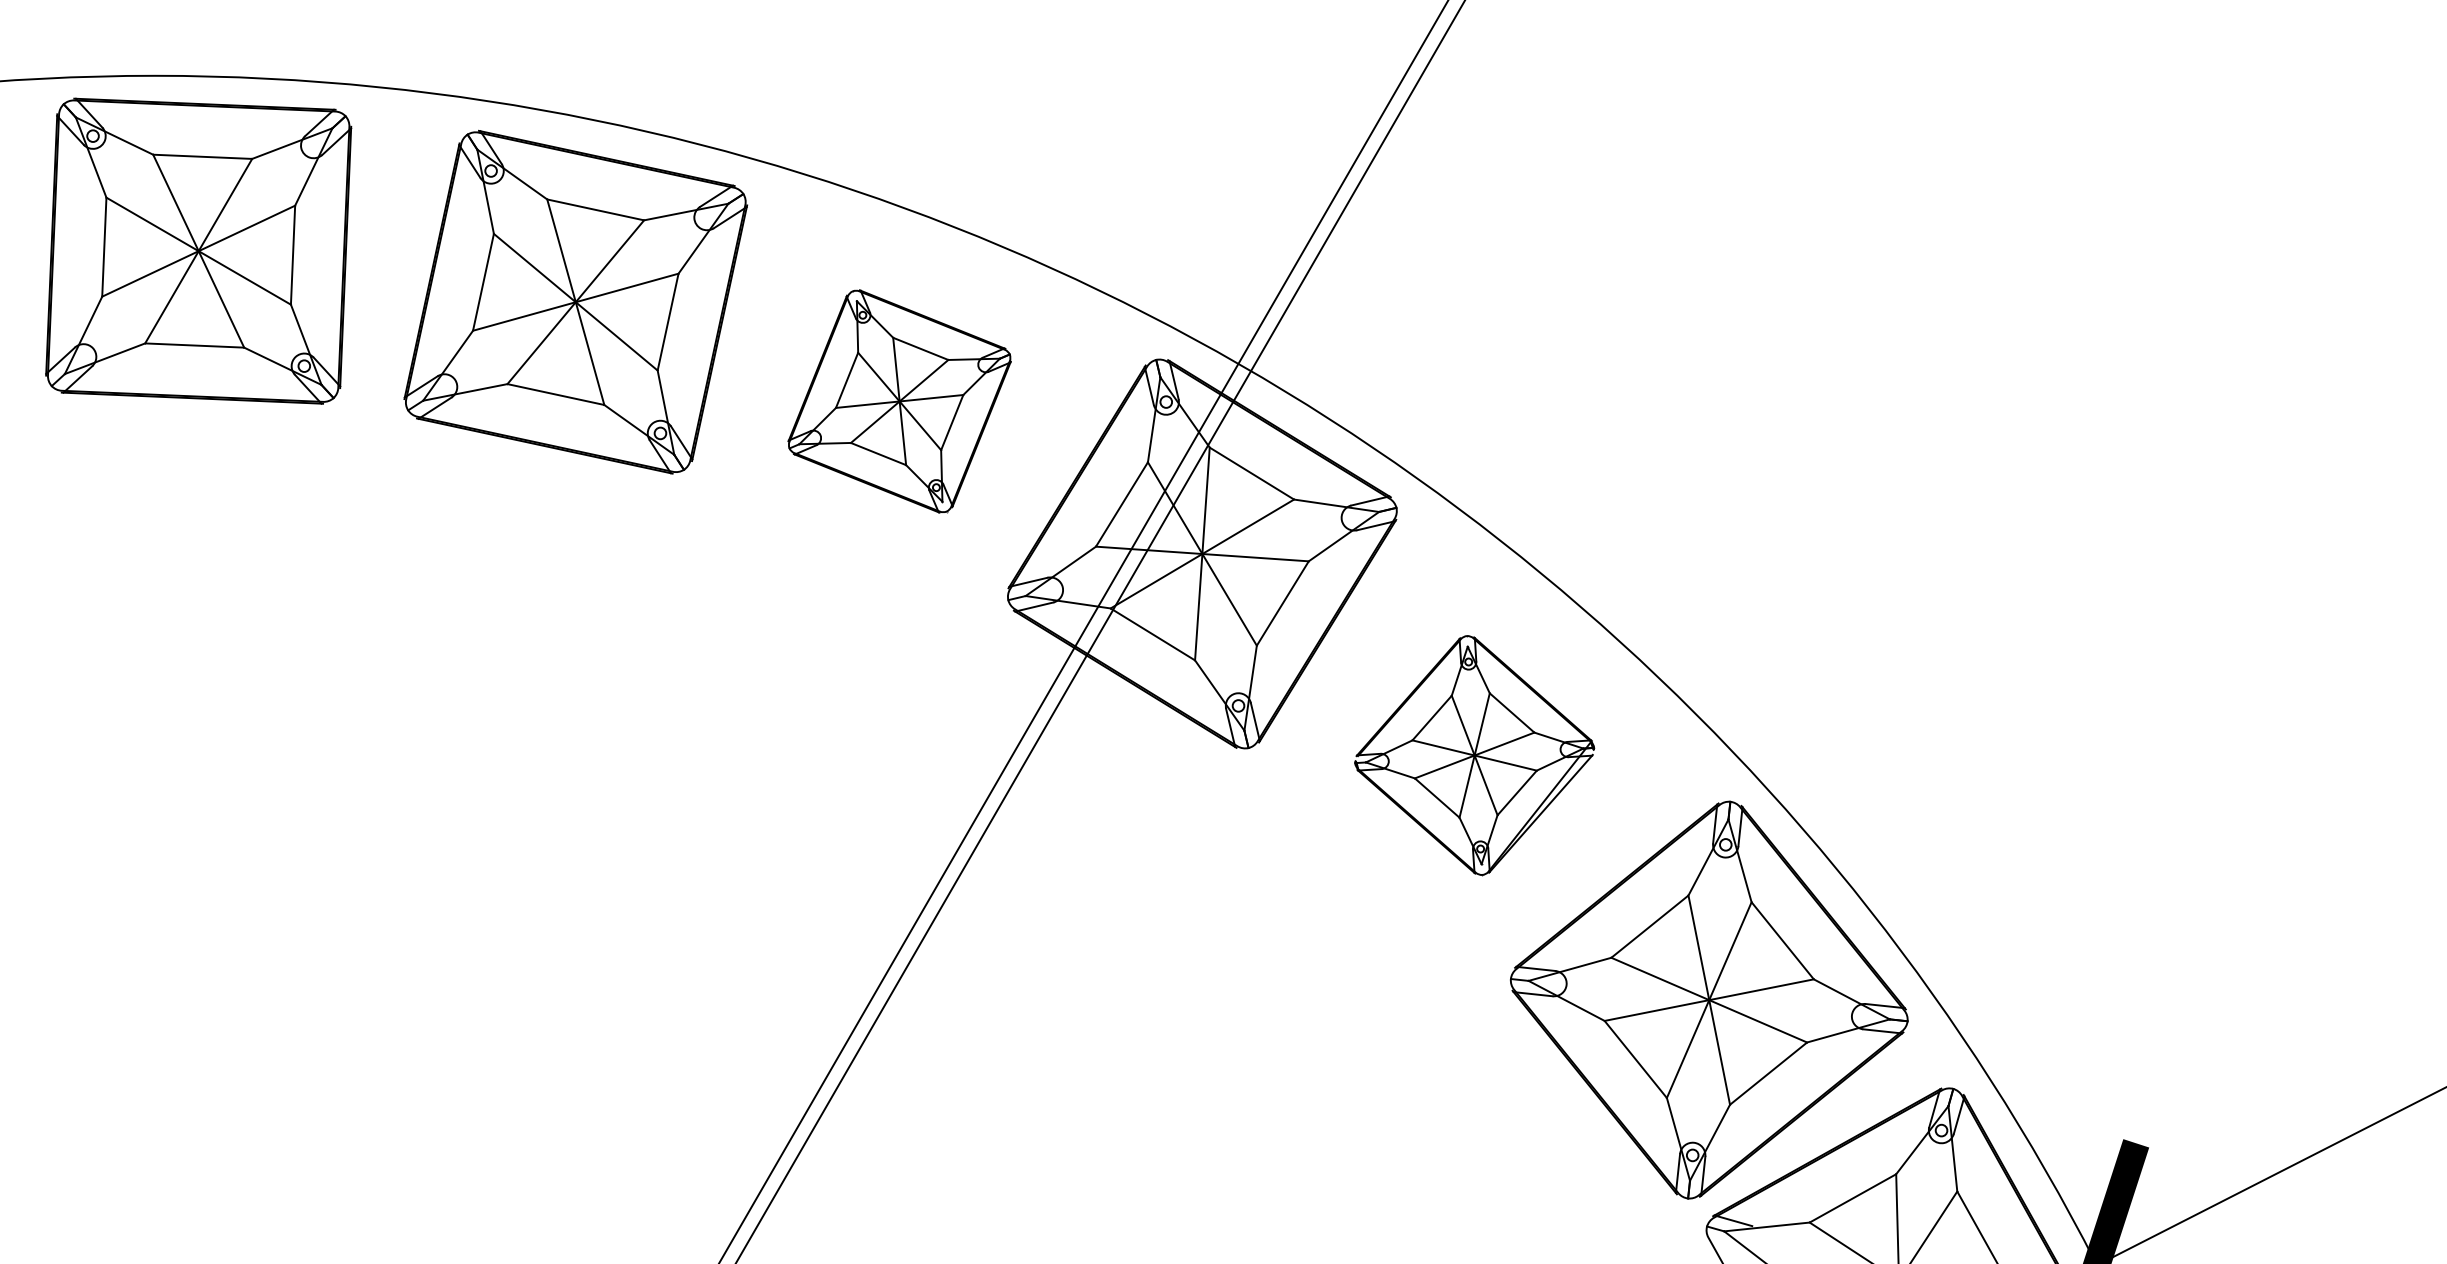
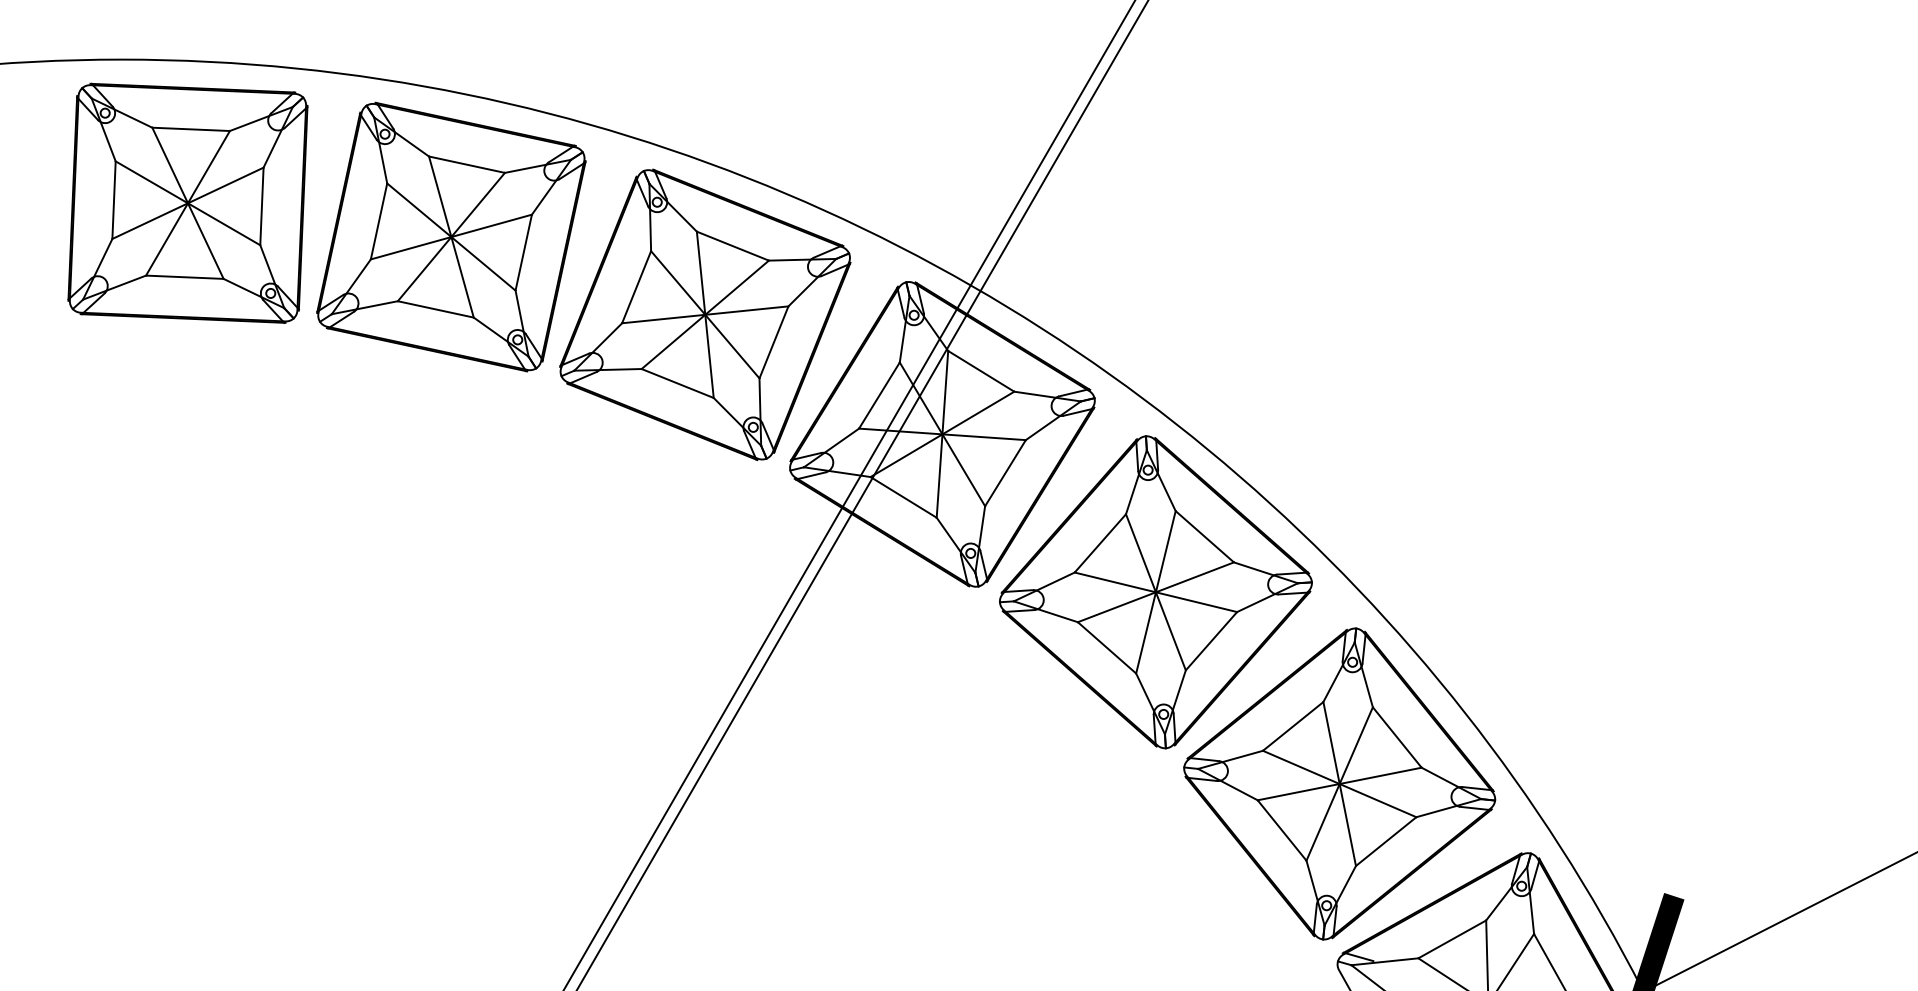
part: (198, 250) -> (187, 202), moved
part: (899, 401) -> (705, 314), size x1.67
part: (1474, 755) -> (1155, 592), size x1.67

